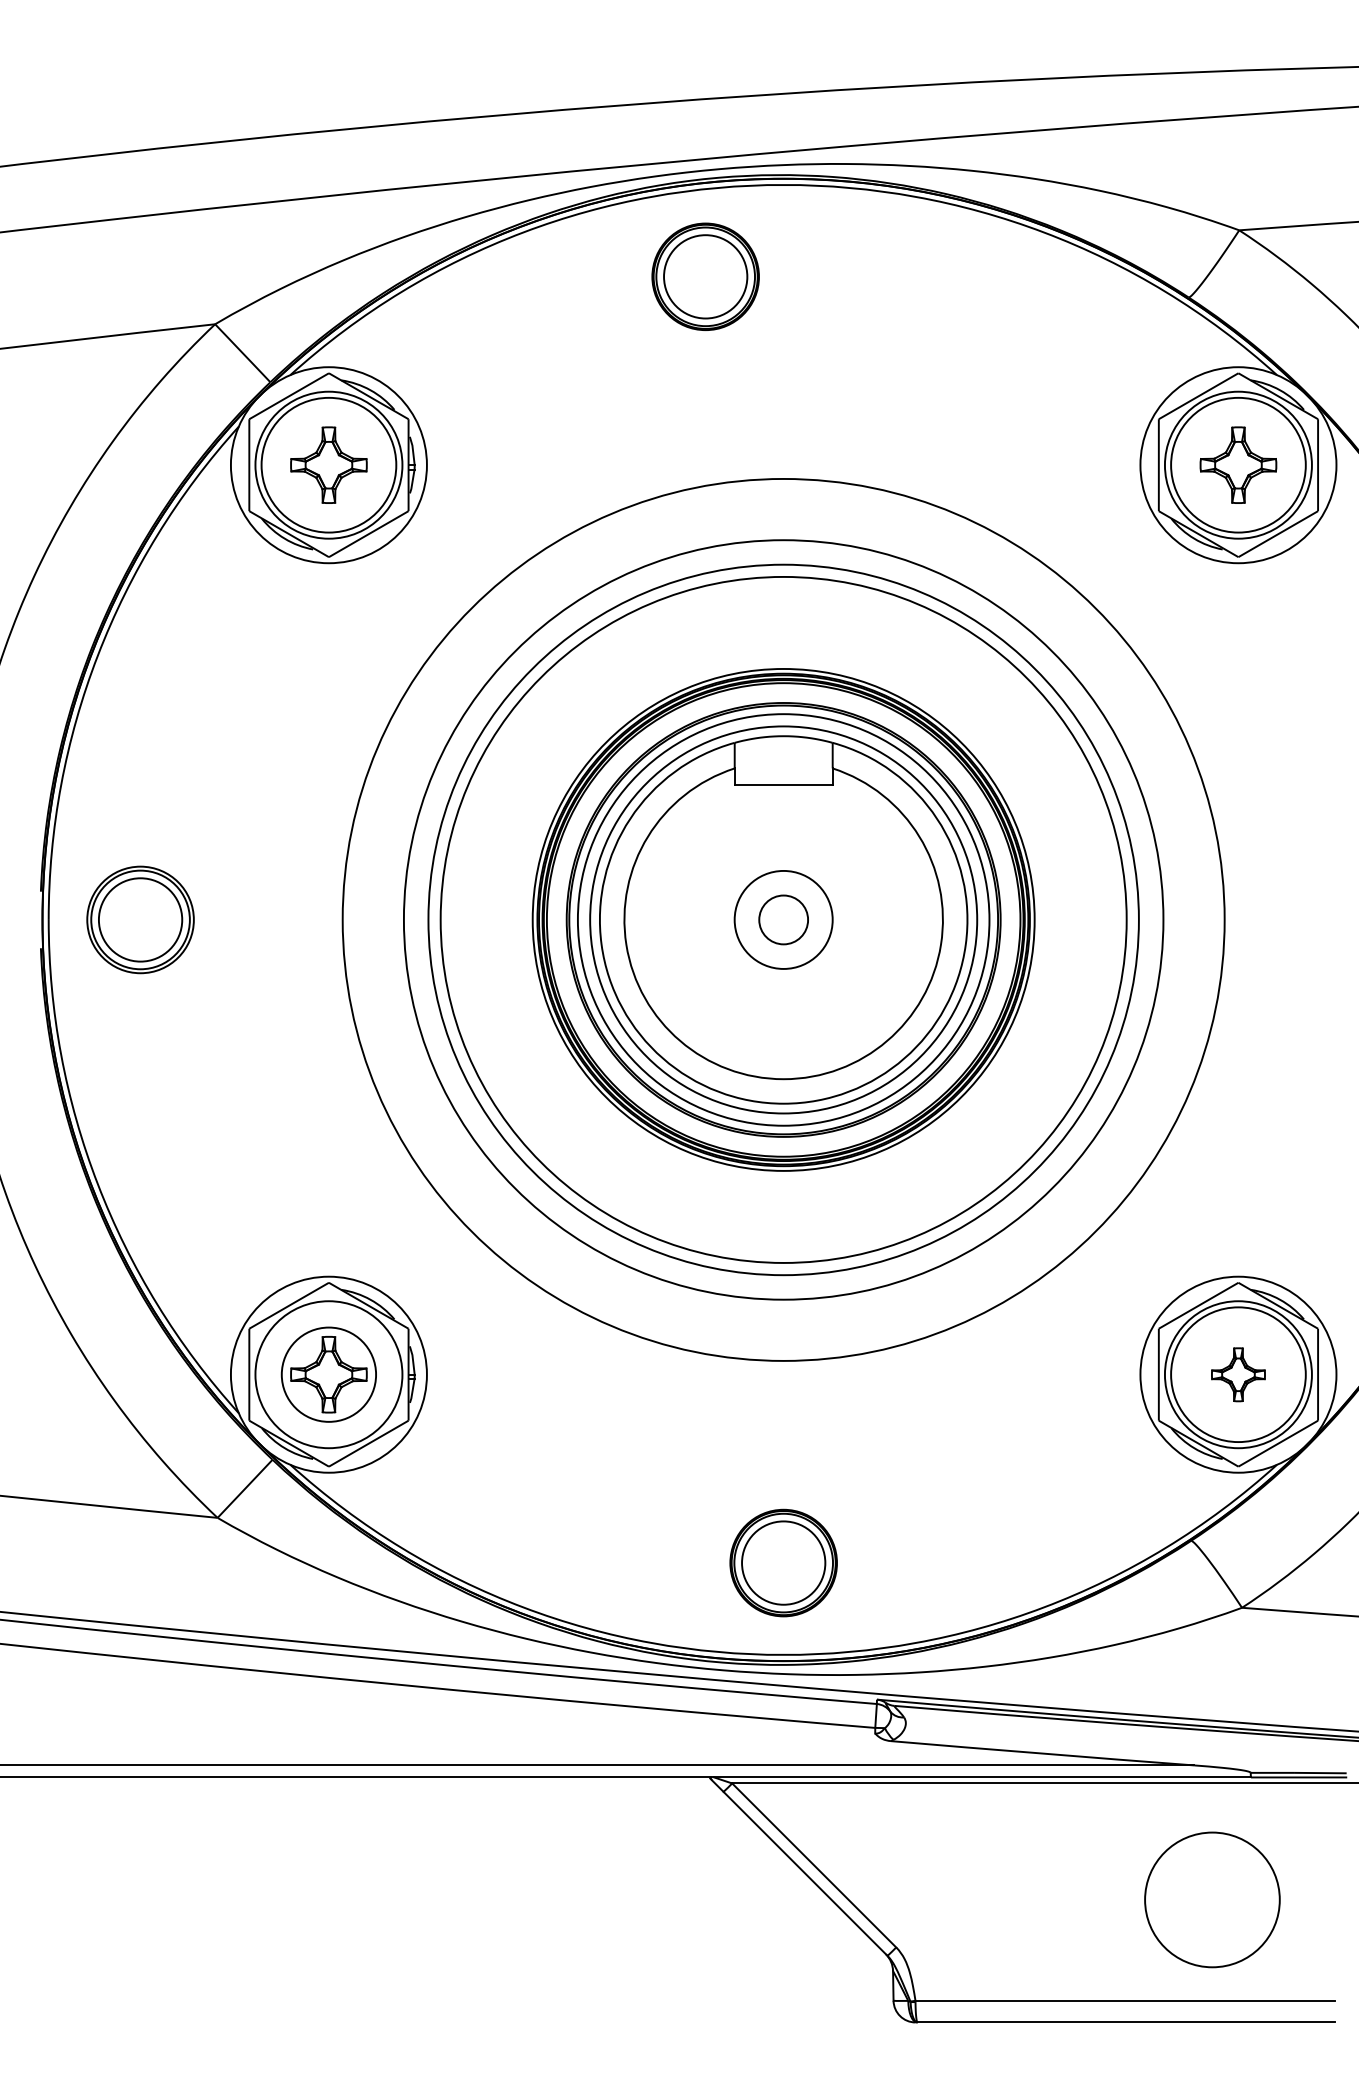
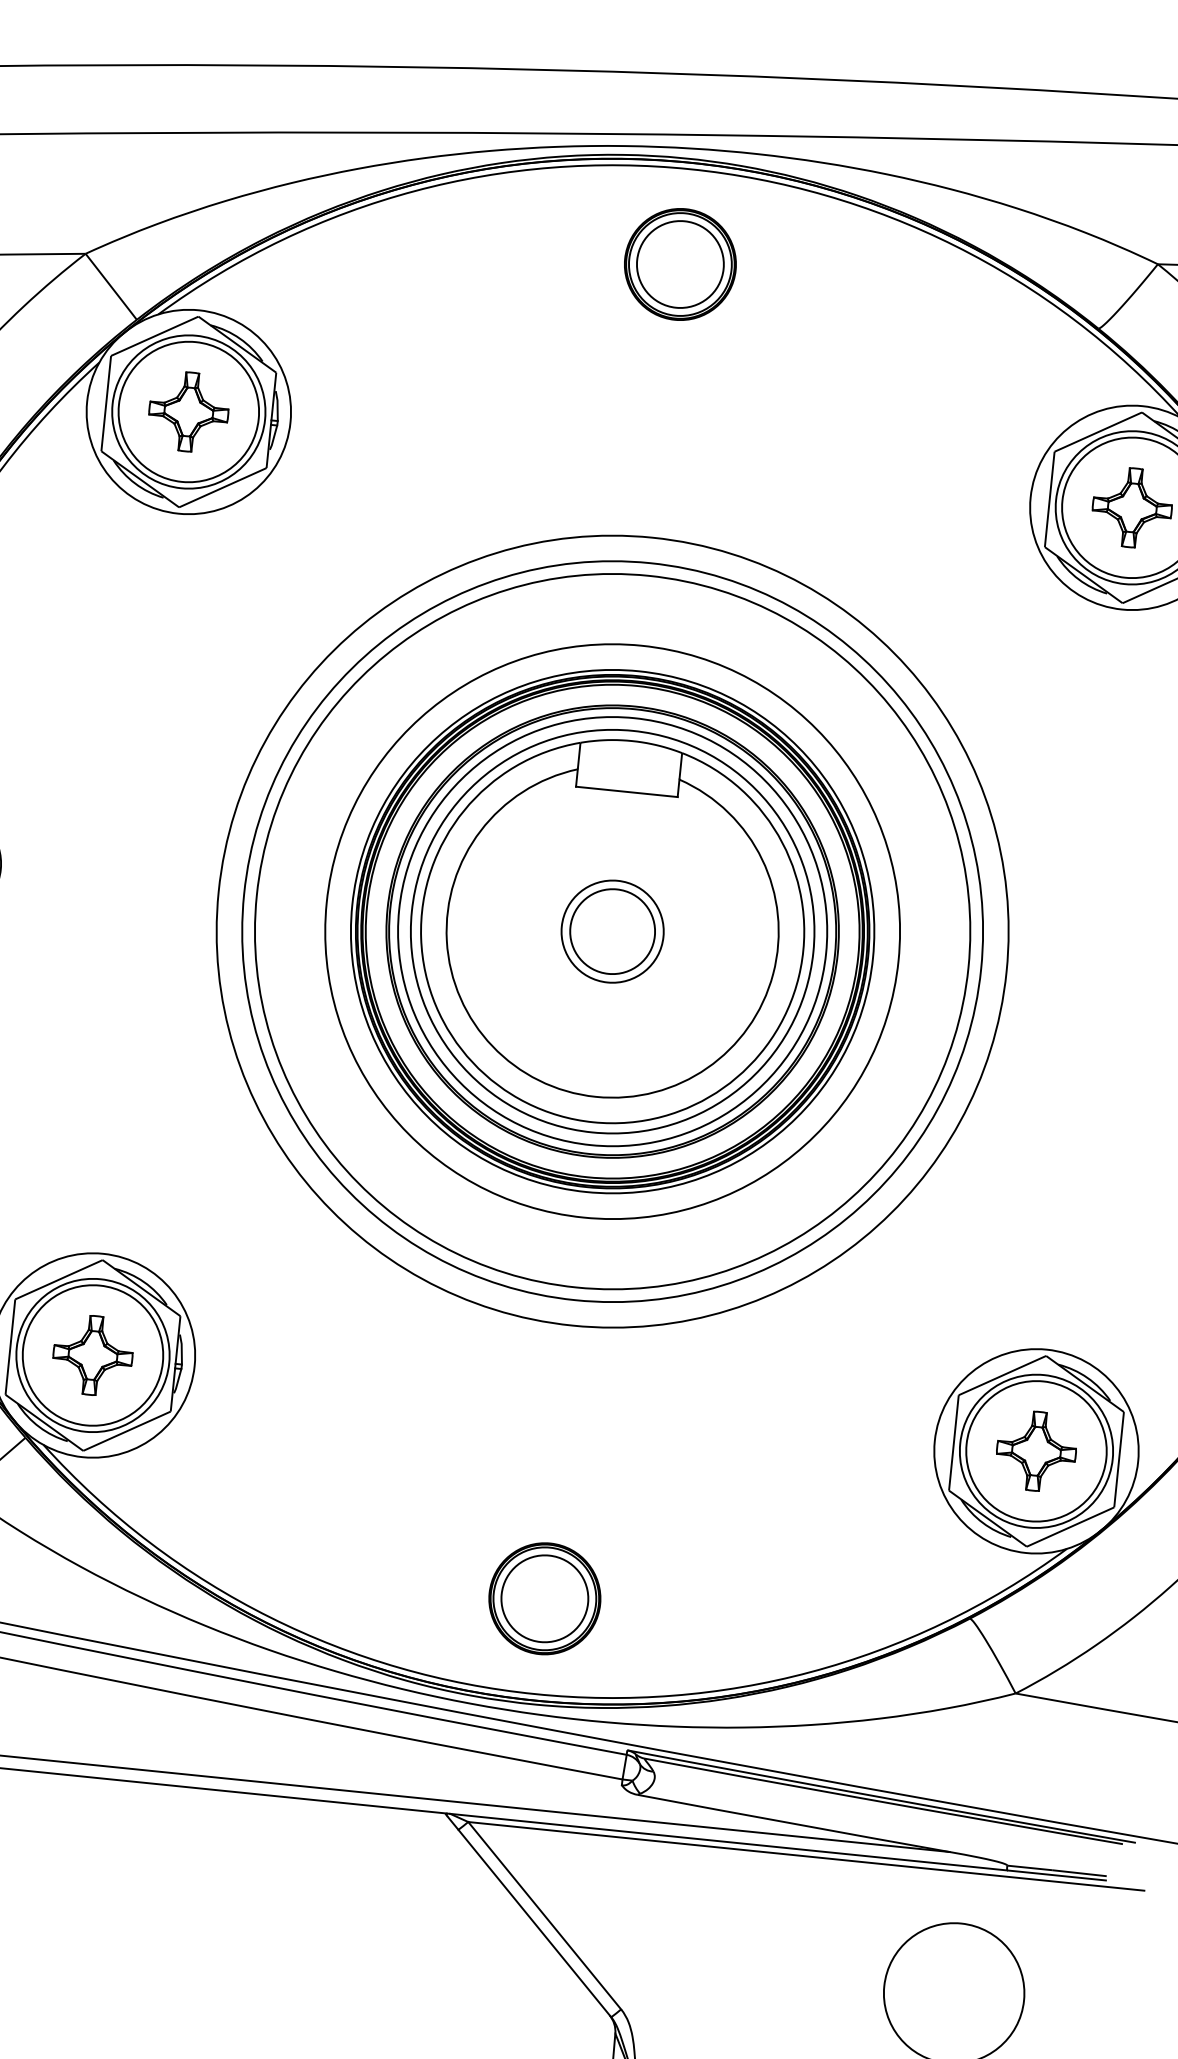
part: (705, 276) -> (680, 264), moved
circle: (783, 919) -> (612, 931), size x0.62
circle: (783, 919) -> (612, 931), size x1.67
circle: (328, 1374) -> (92, 1355), size x1.43
part: (1238, 1374) -> (1036, 1451), size x1.43

